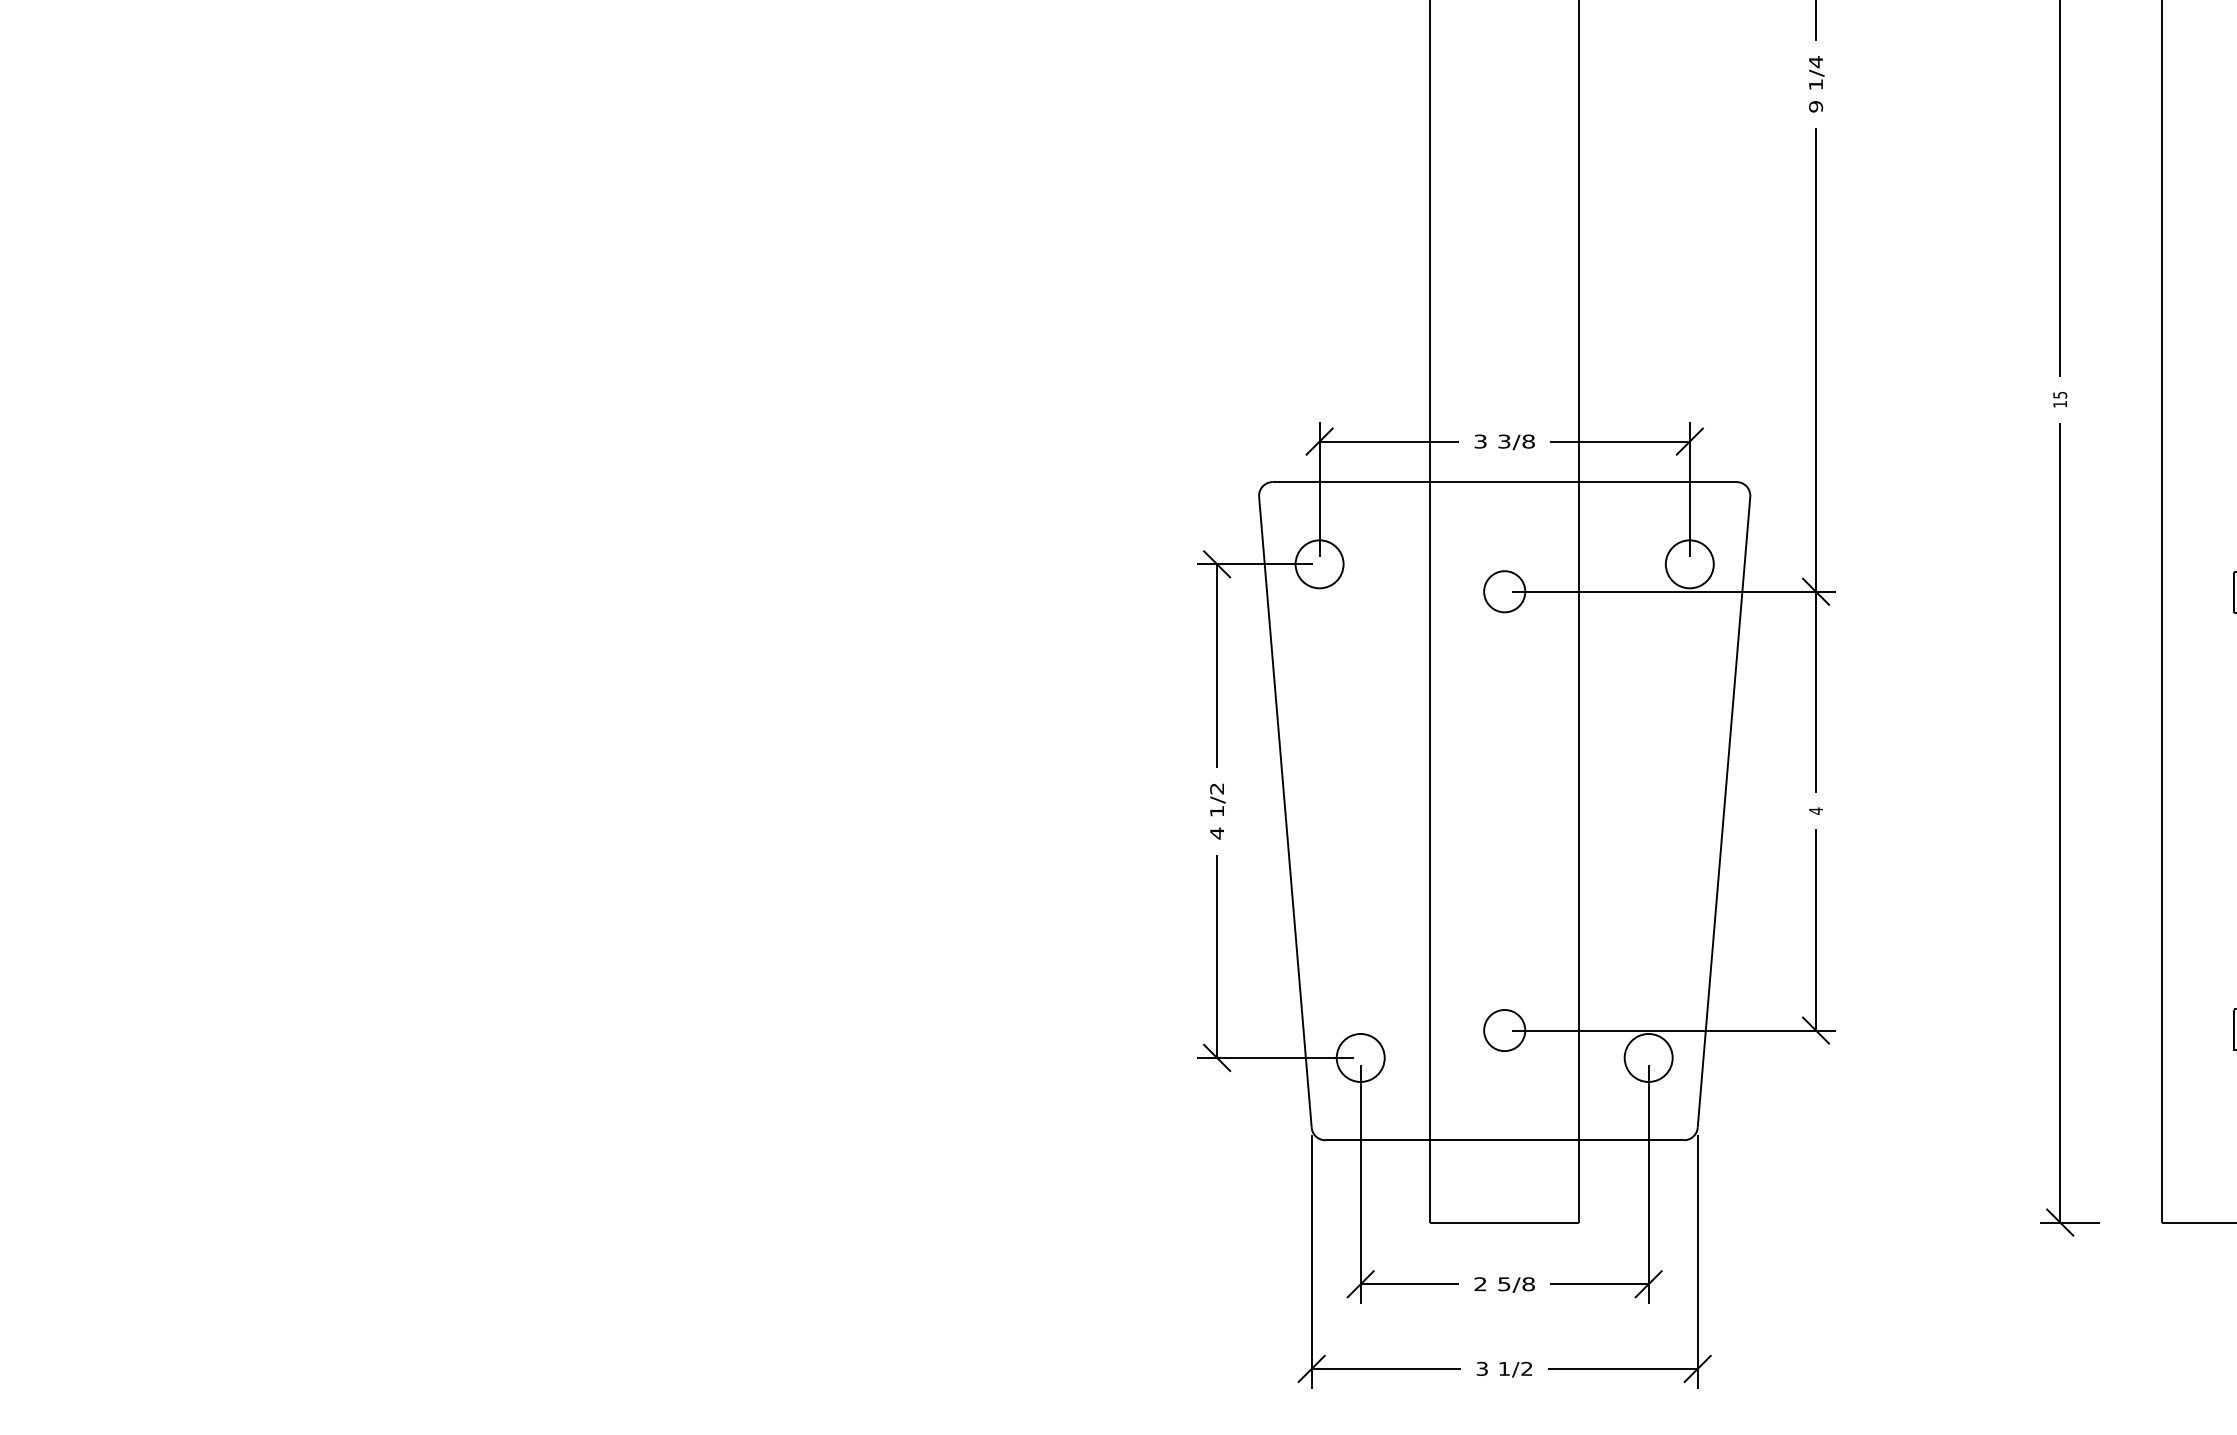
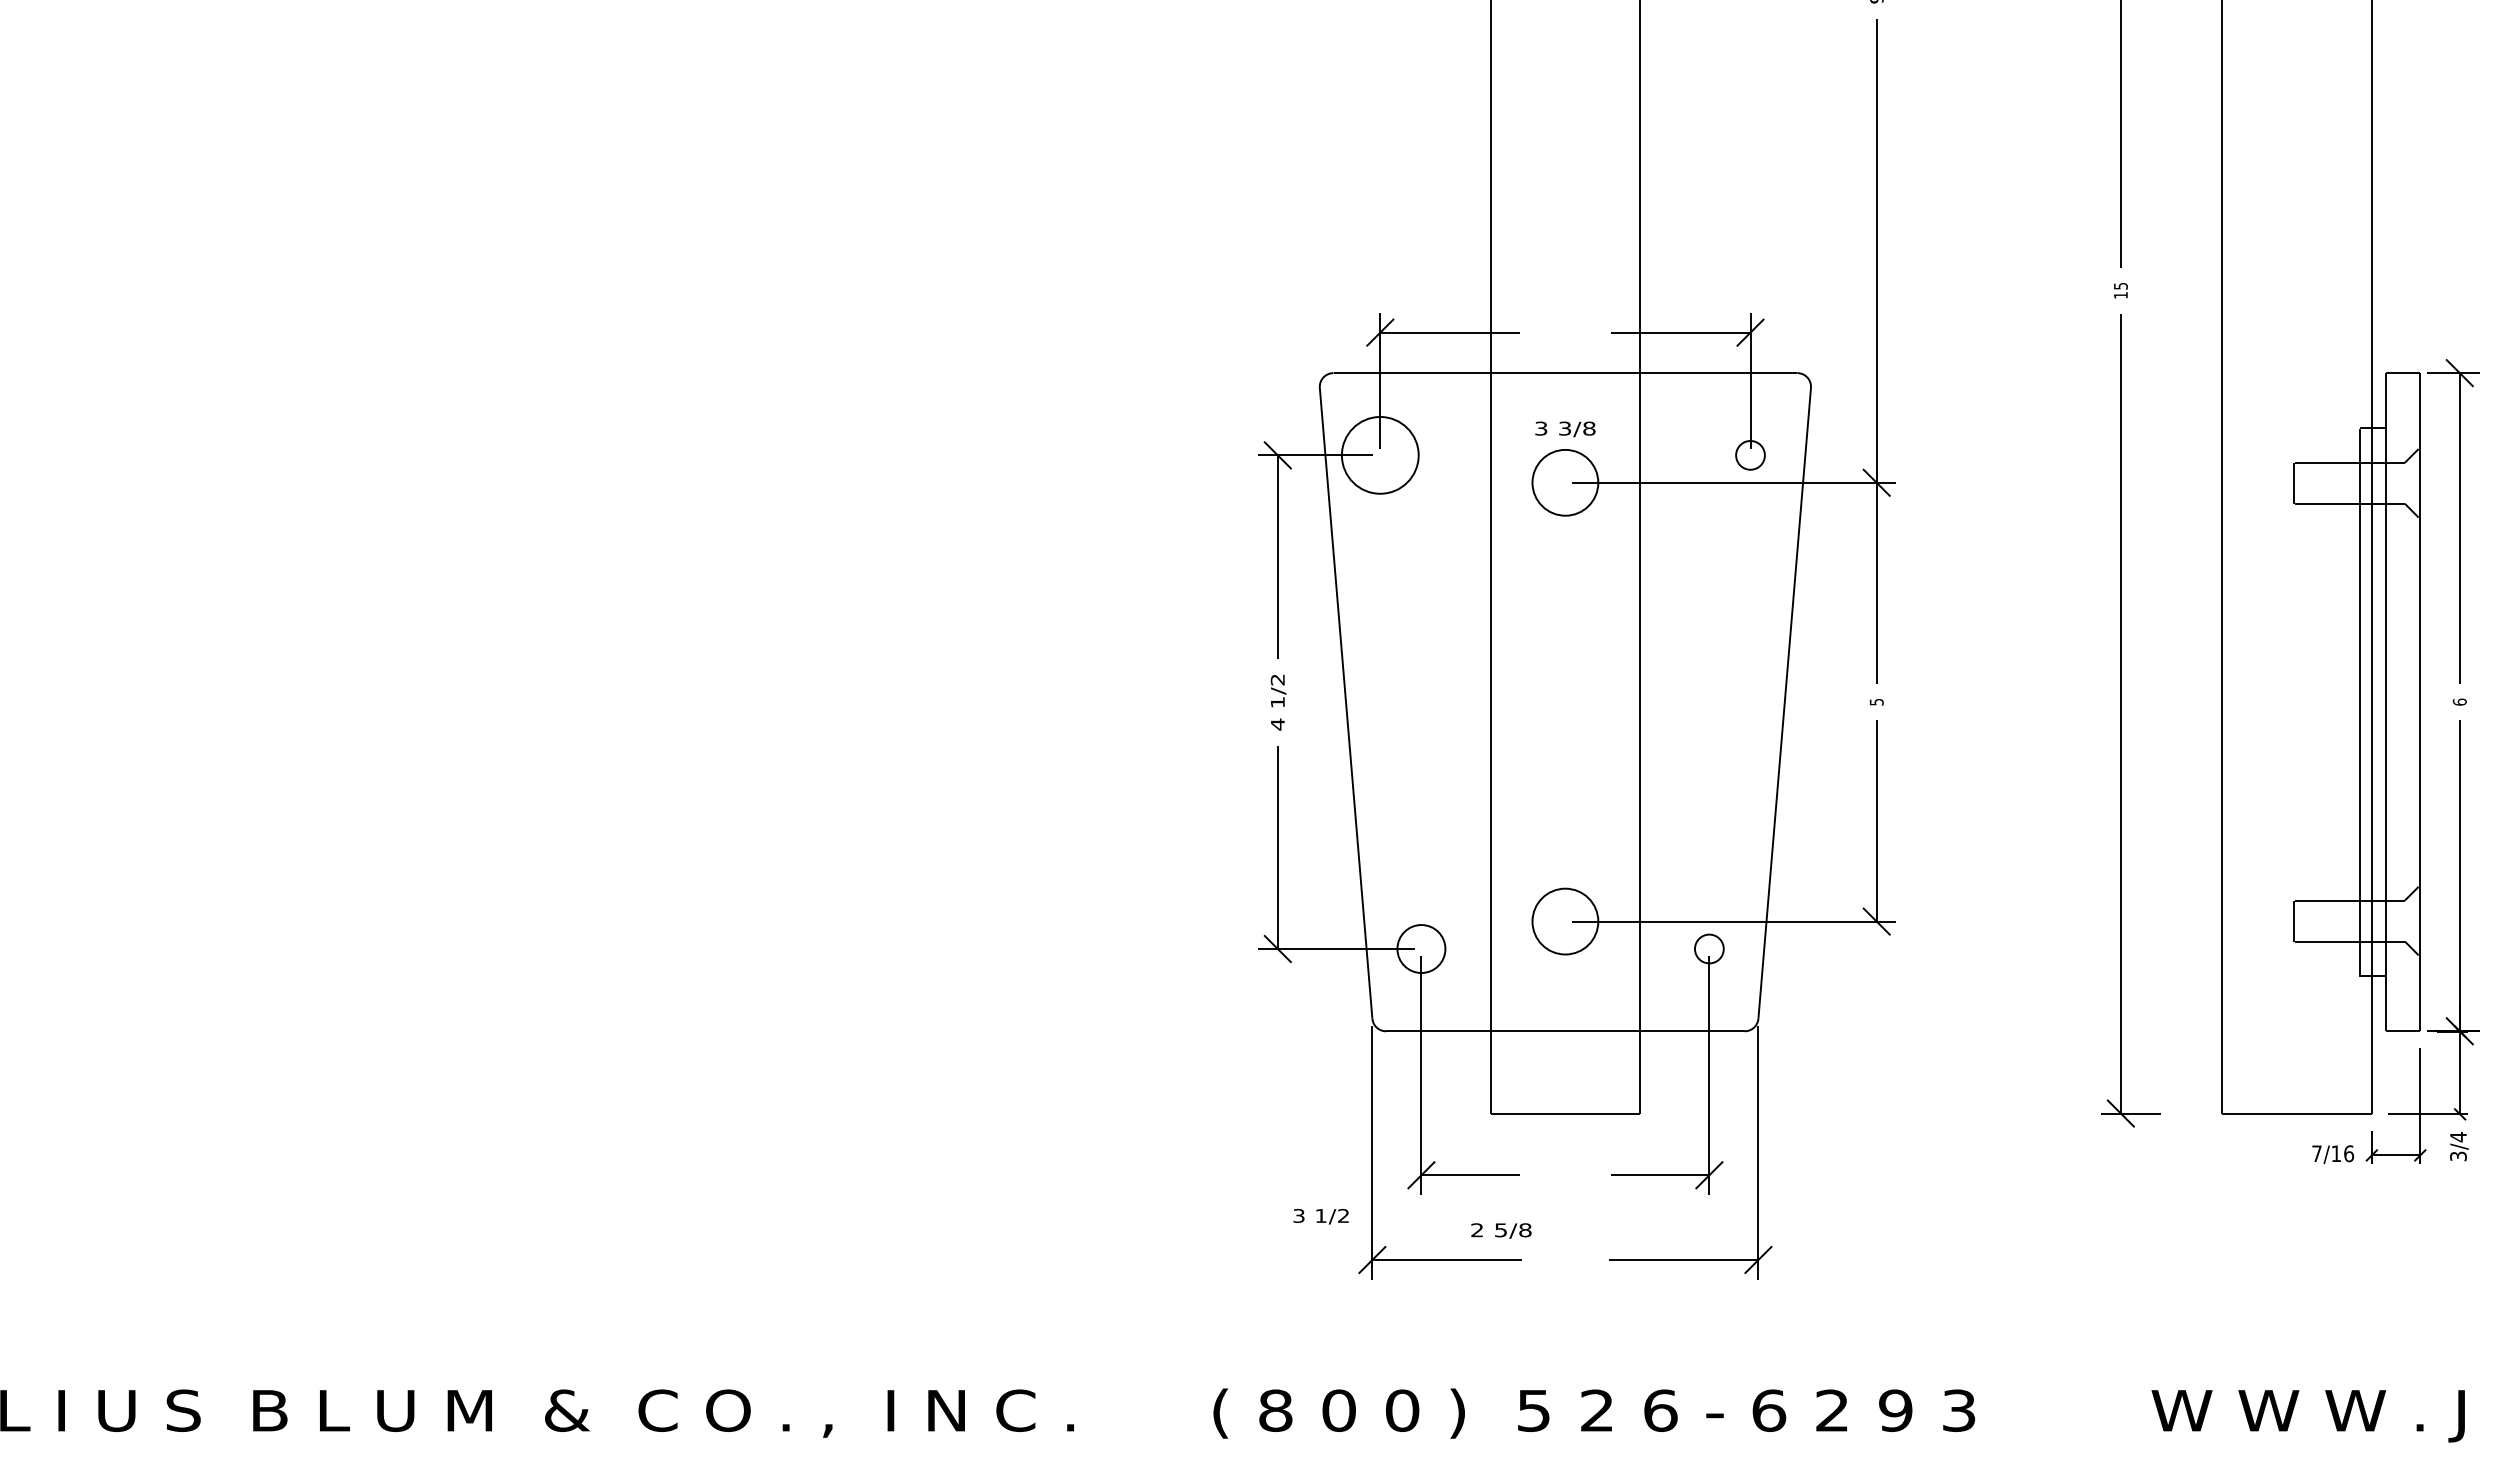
text: (1504, 442) -> (1565, 429), moved
circle: (1319, 564) -> (1380, 455), size x1.6
circle: (1689, 564) -> (1750, 455), size x0.6
circle: (1503, 591) -> (1564, 482), size x1.6
text: (1815, 810) -> (1876, 701), 4 -> 5
circle: (1503, 1030) -> (1564, 921), size x1.6
circle: (1648, 1058) -> (1709, 949), size x0.6
text: (1504, 1284) -> (1501, 1230), moved
text: (1503, 1369) -> (1320, 1216), moved

